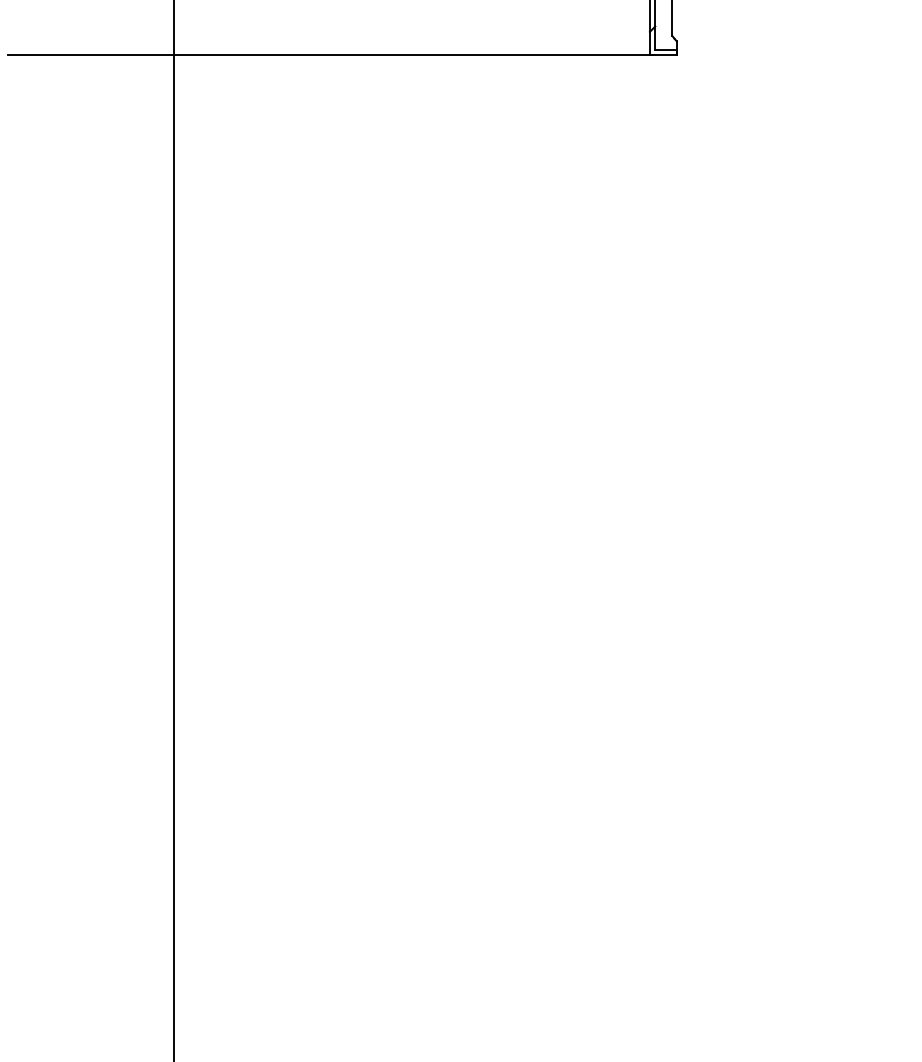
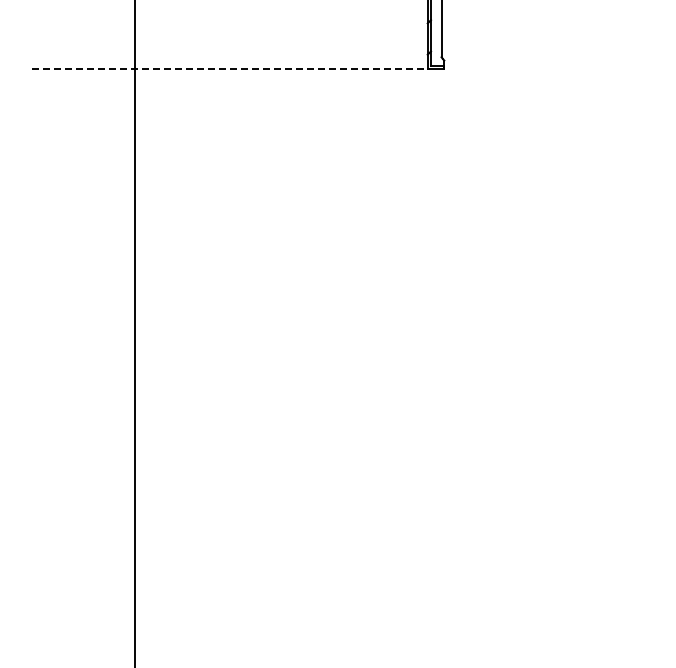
line: (331, 54) -> (231, 68), solid -> dashed

